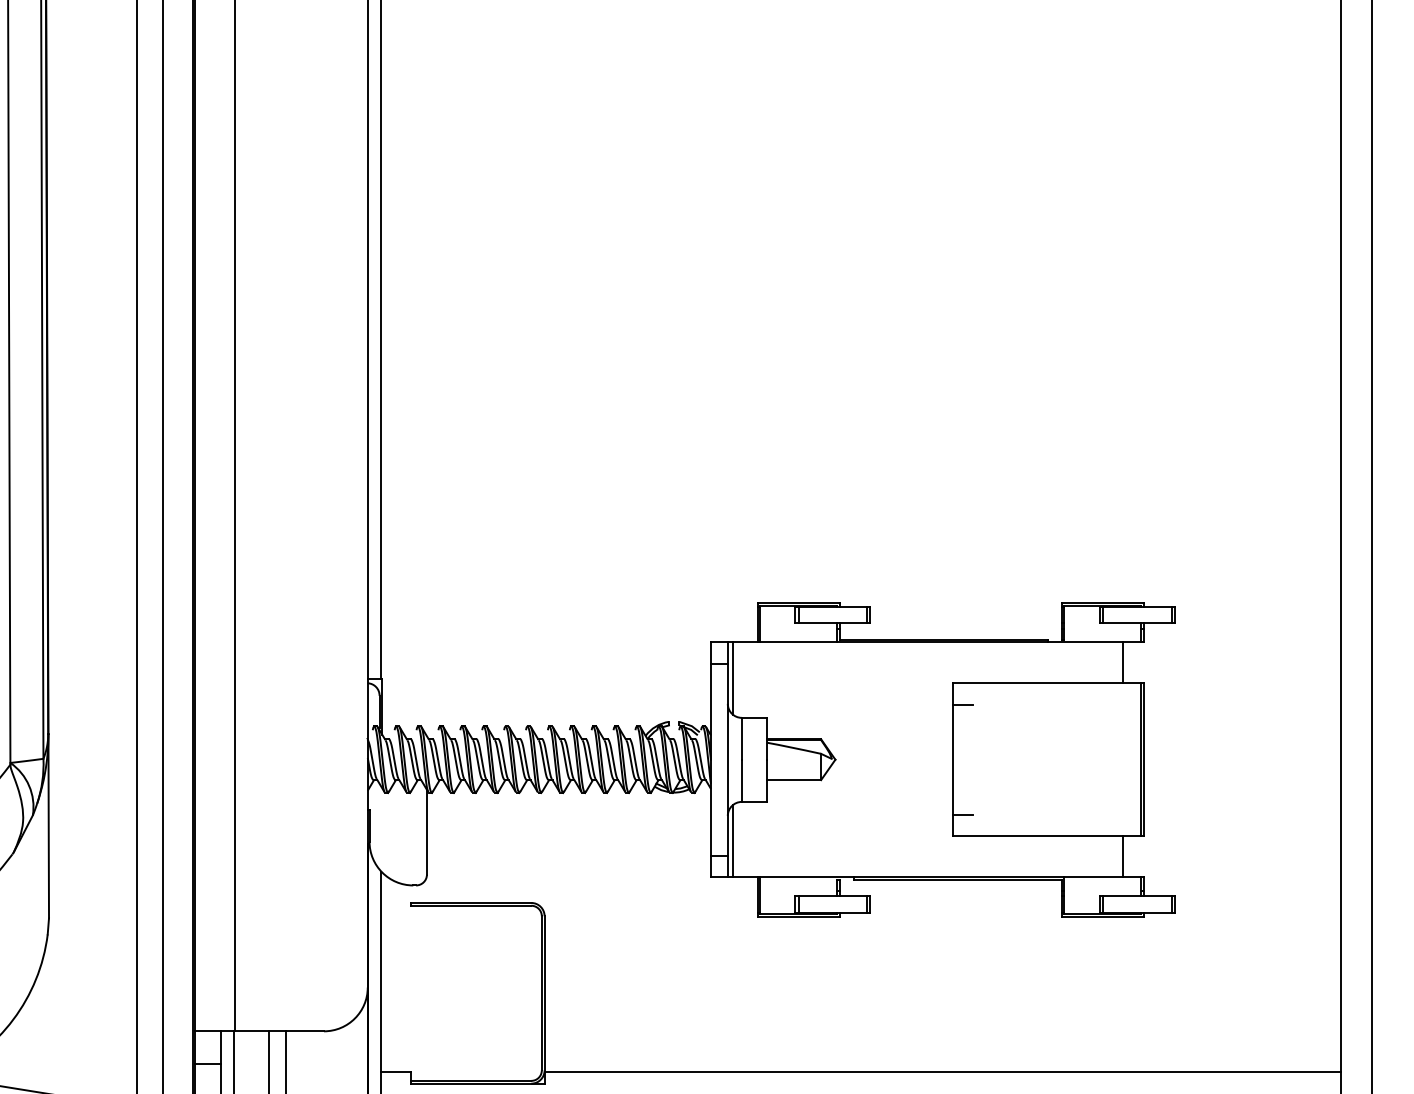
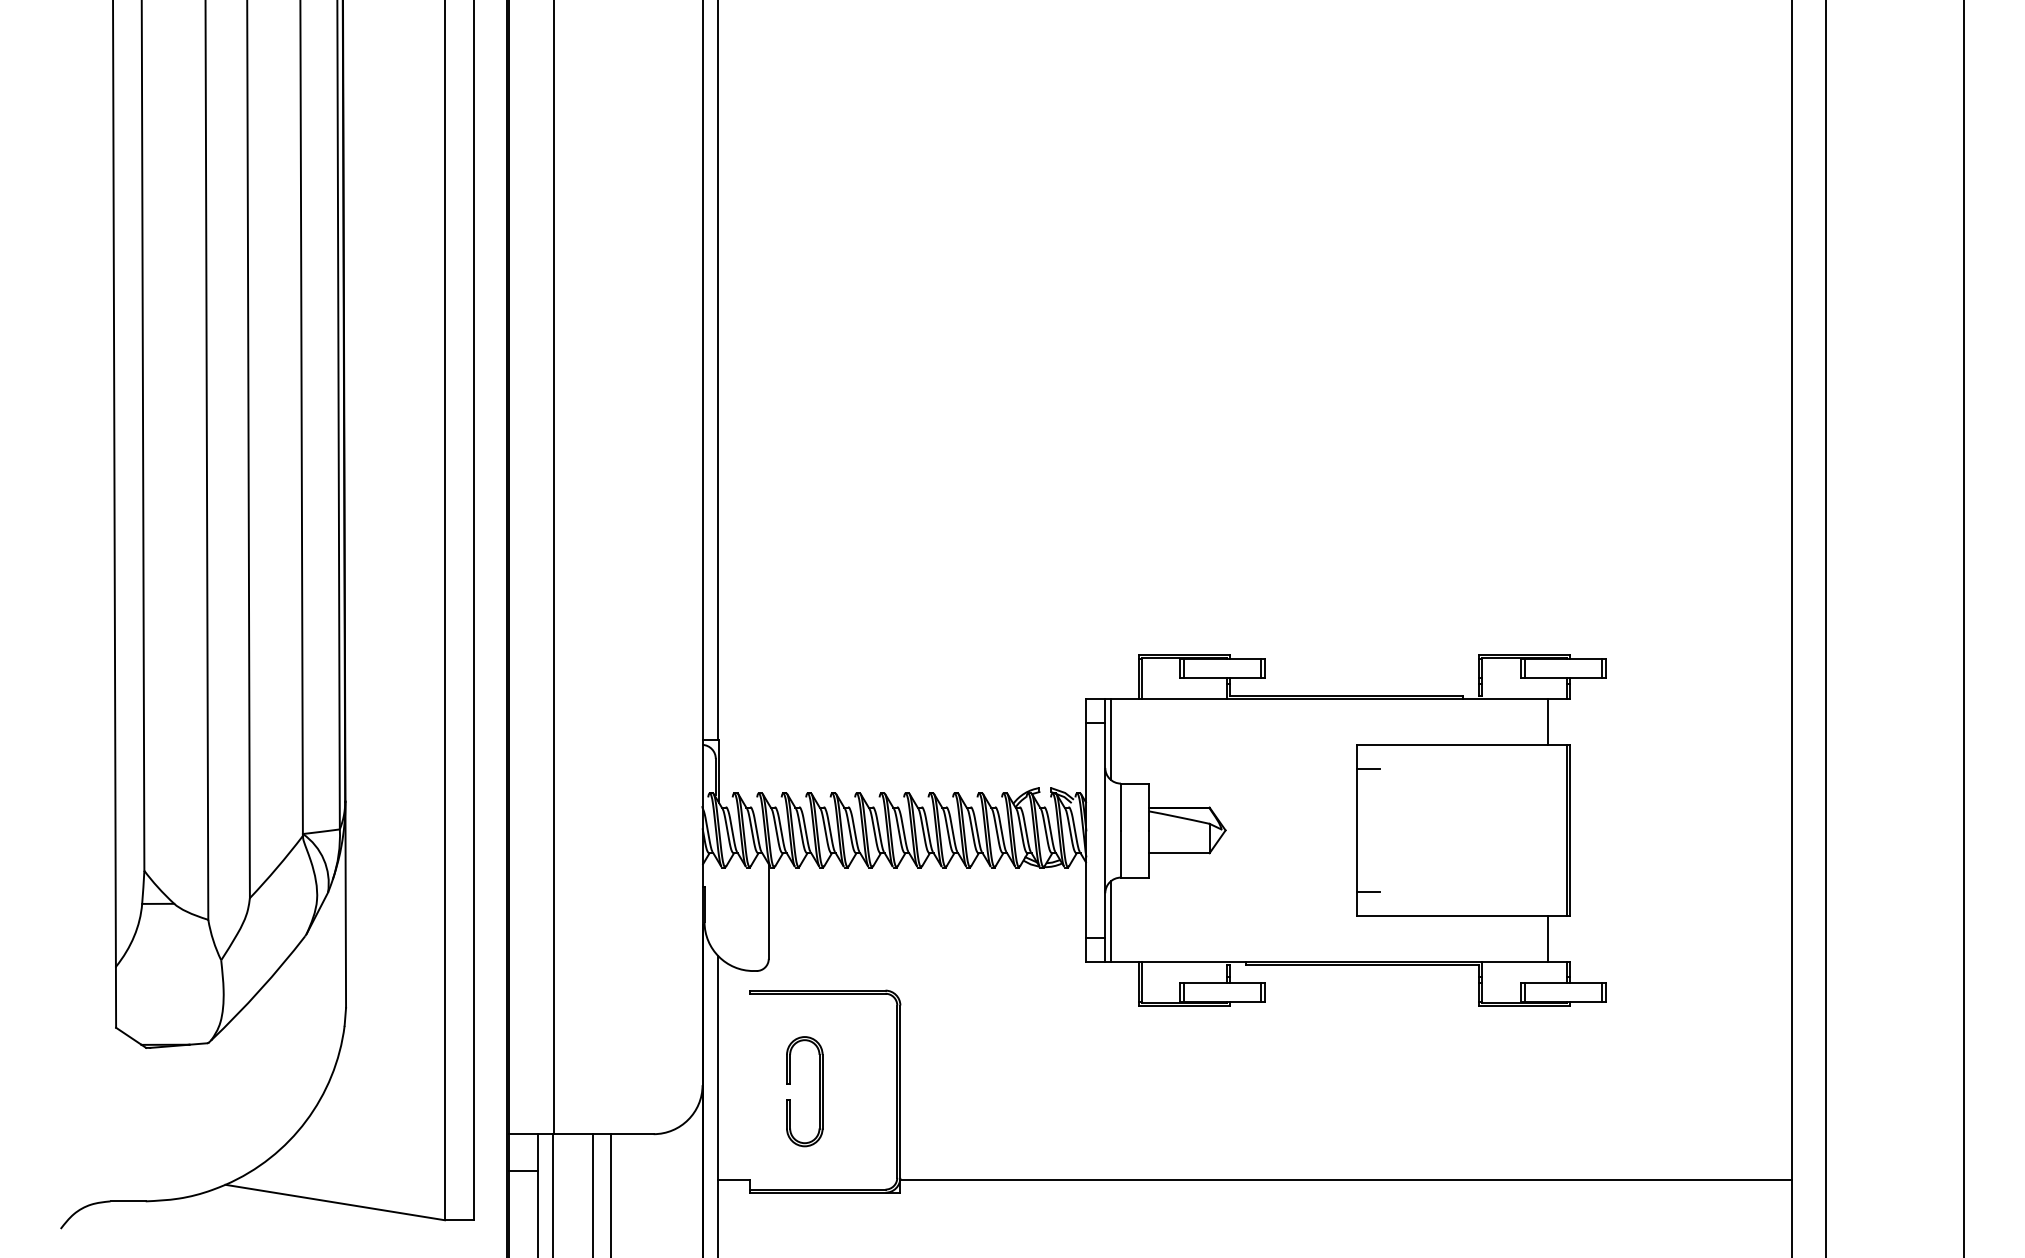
part: (472, 993) -> (819, 1091), added

